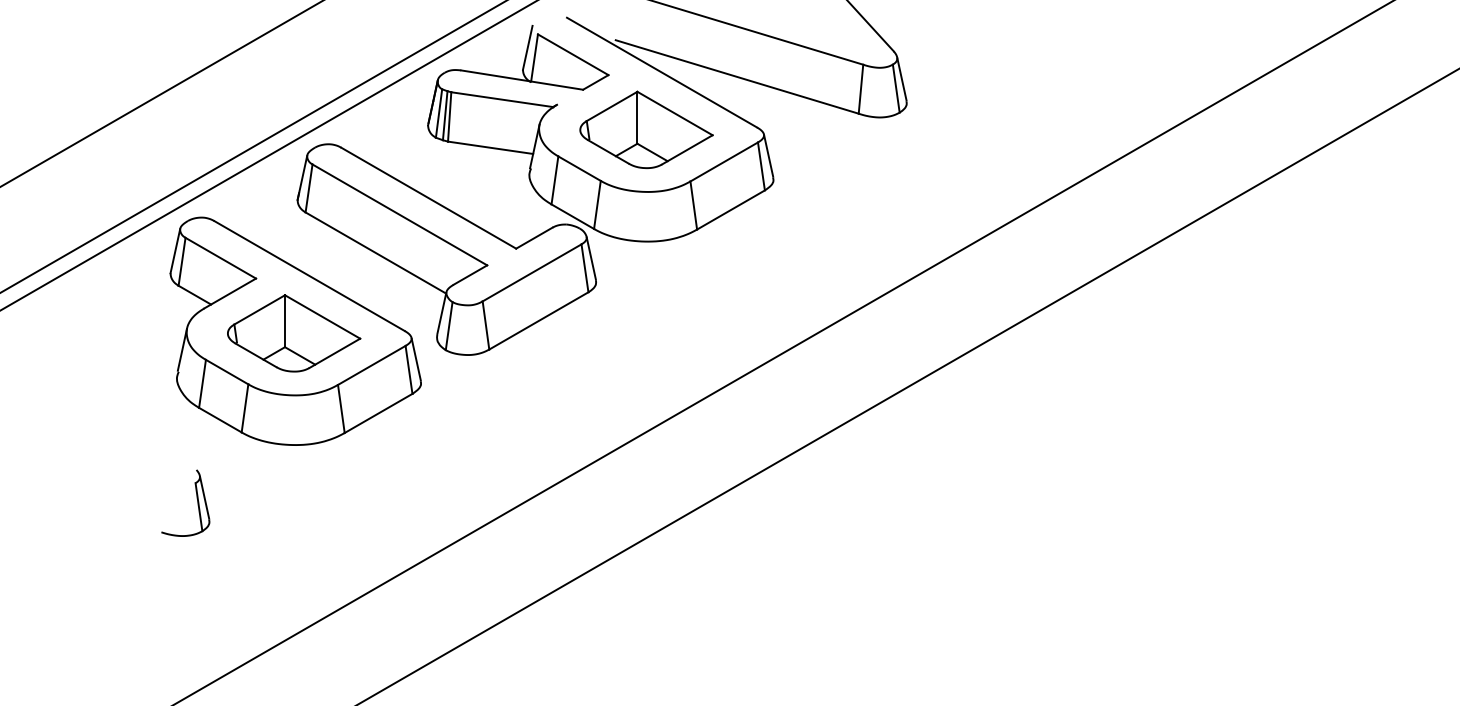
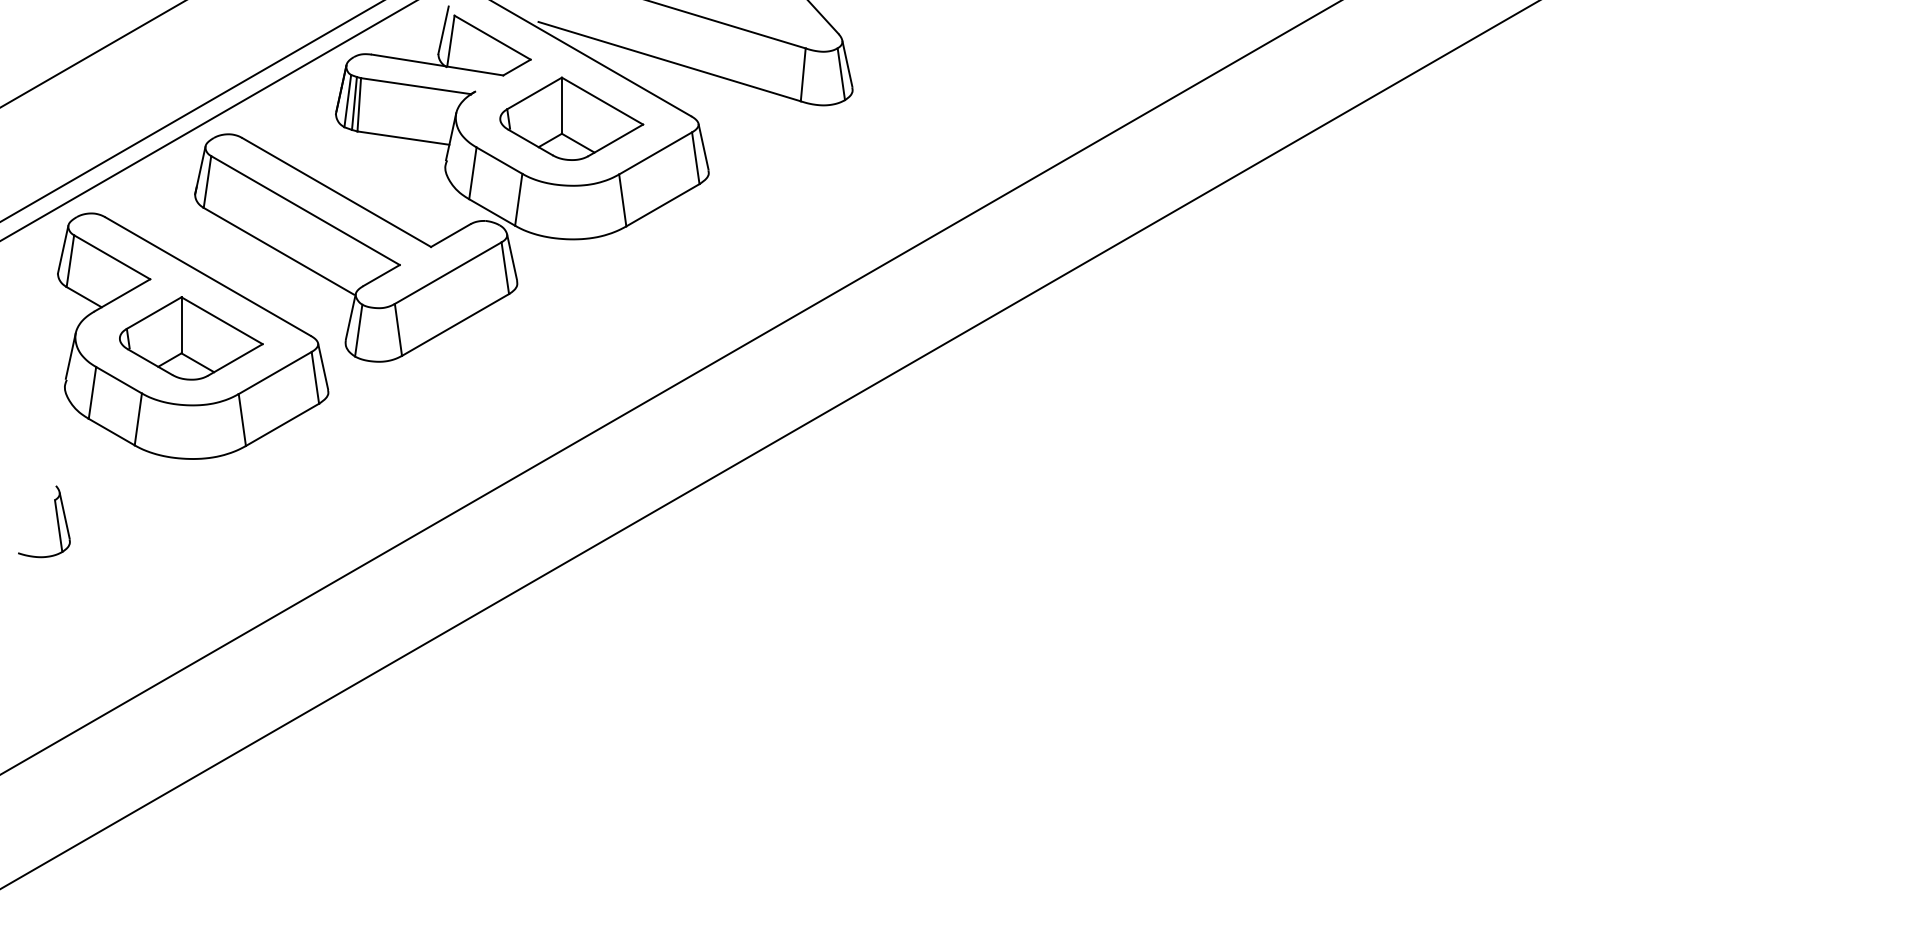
part: (196, 501) -> (56, 519), moved

